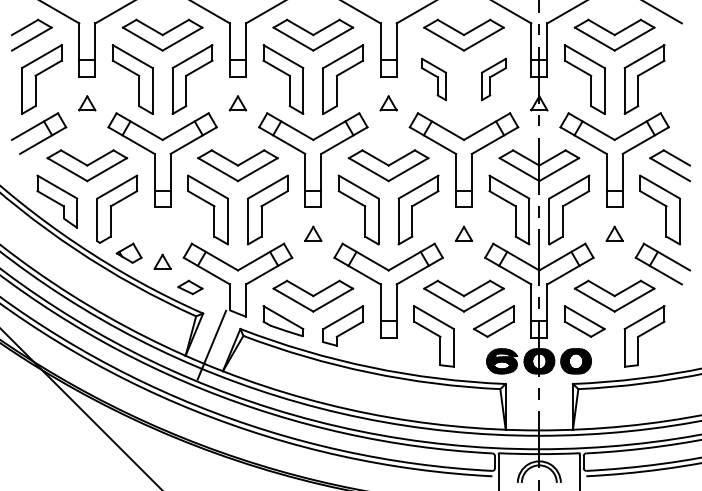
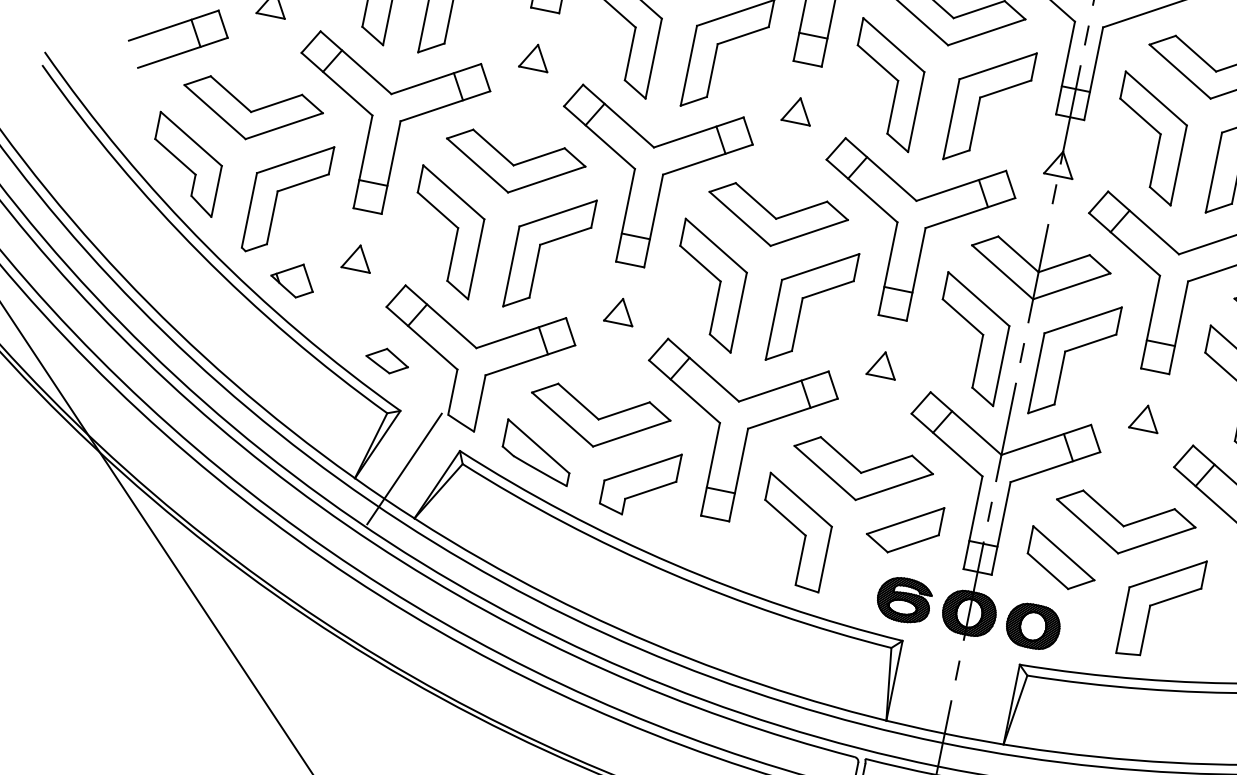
part: (433, 79) -> (884, 84), size x1.67
part: (493, 79) -> (989, 106), size x1.67
part: (162, 261) -> (358, 257), moved

